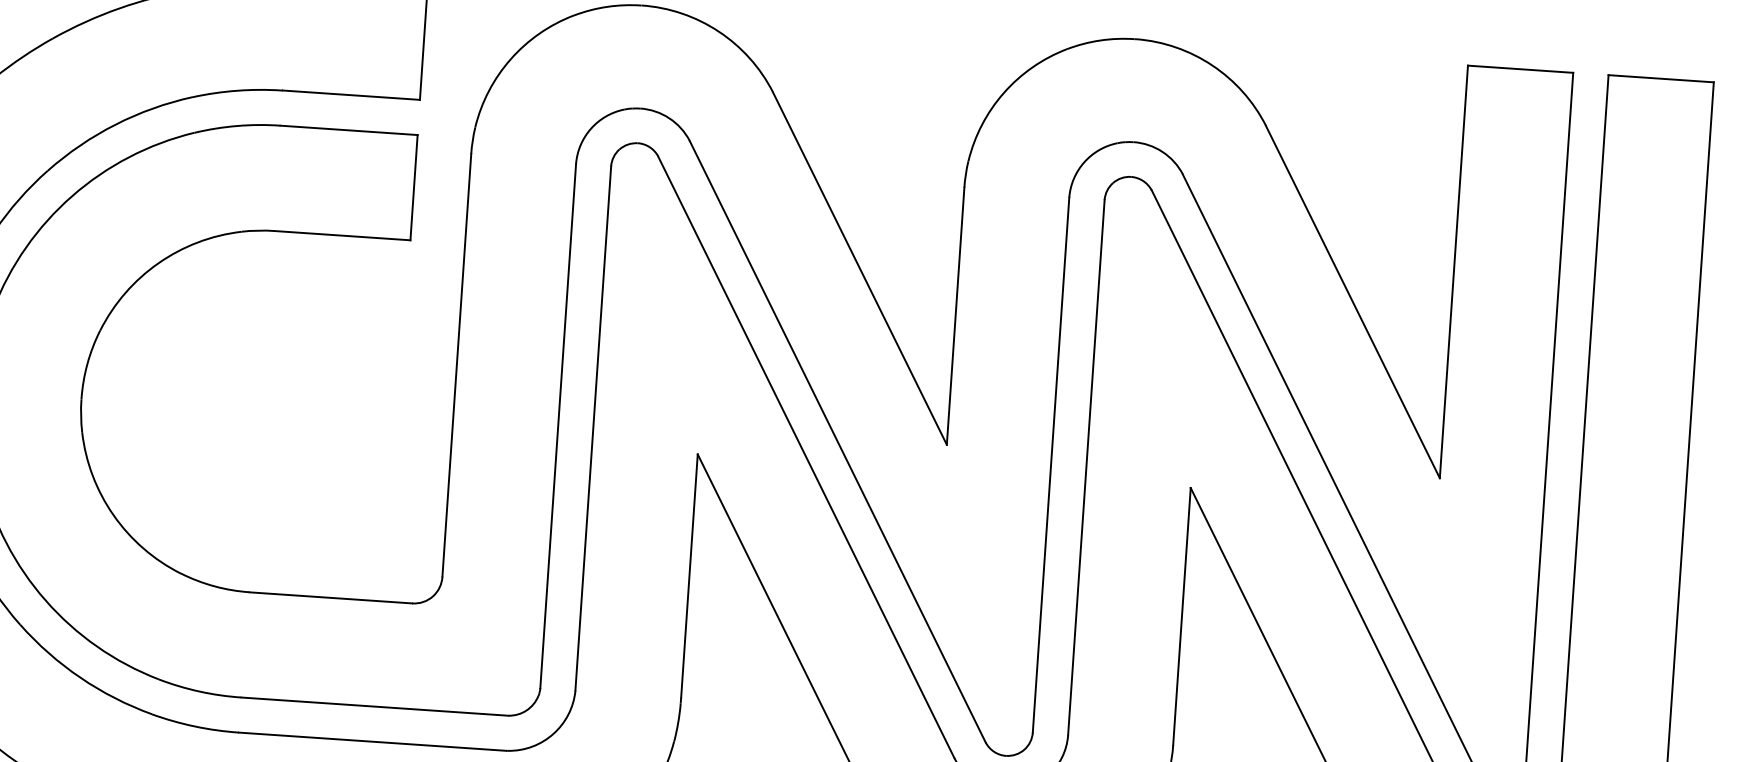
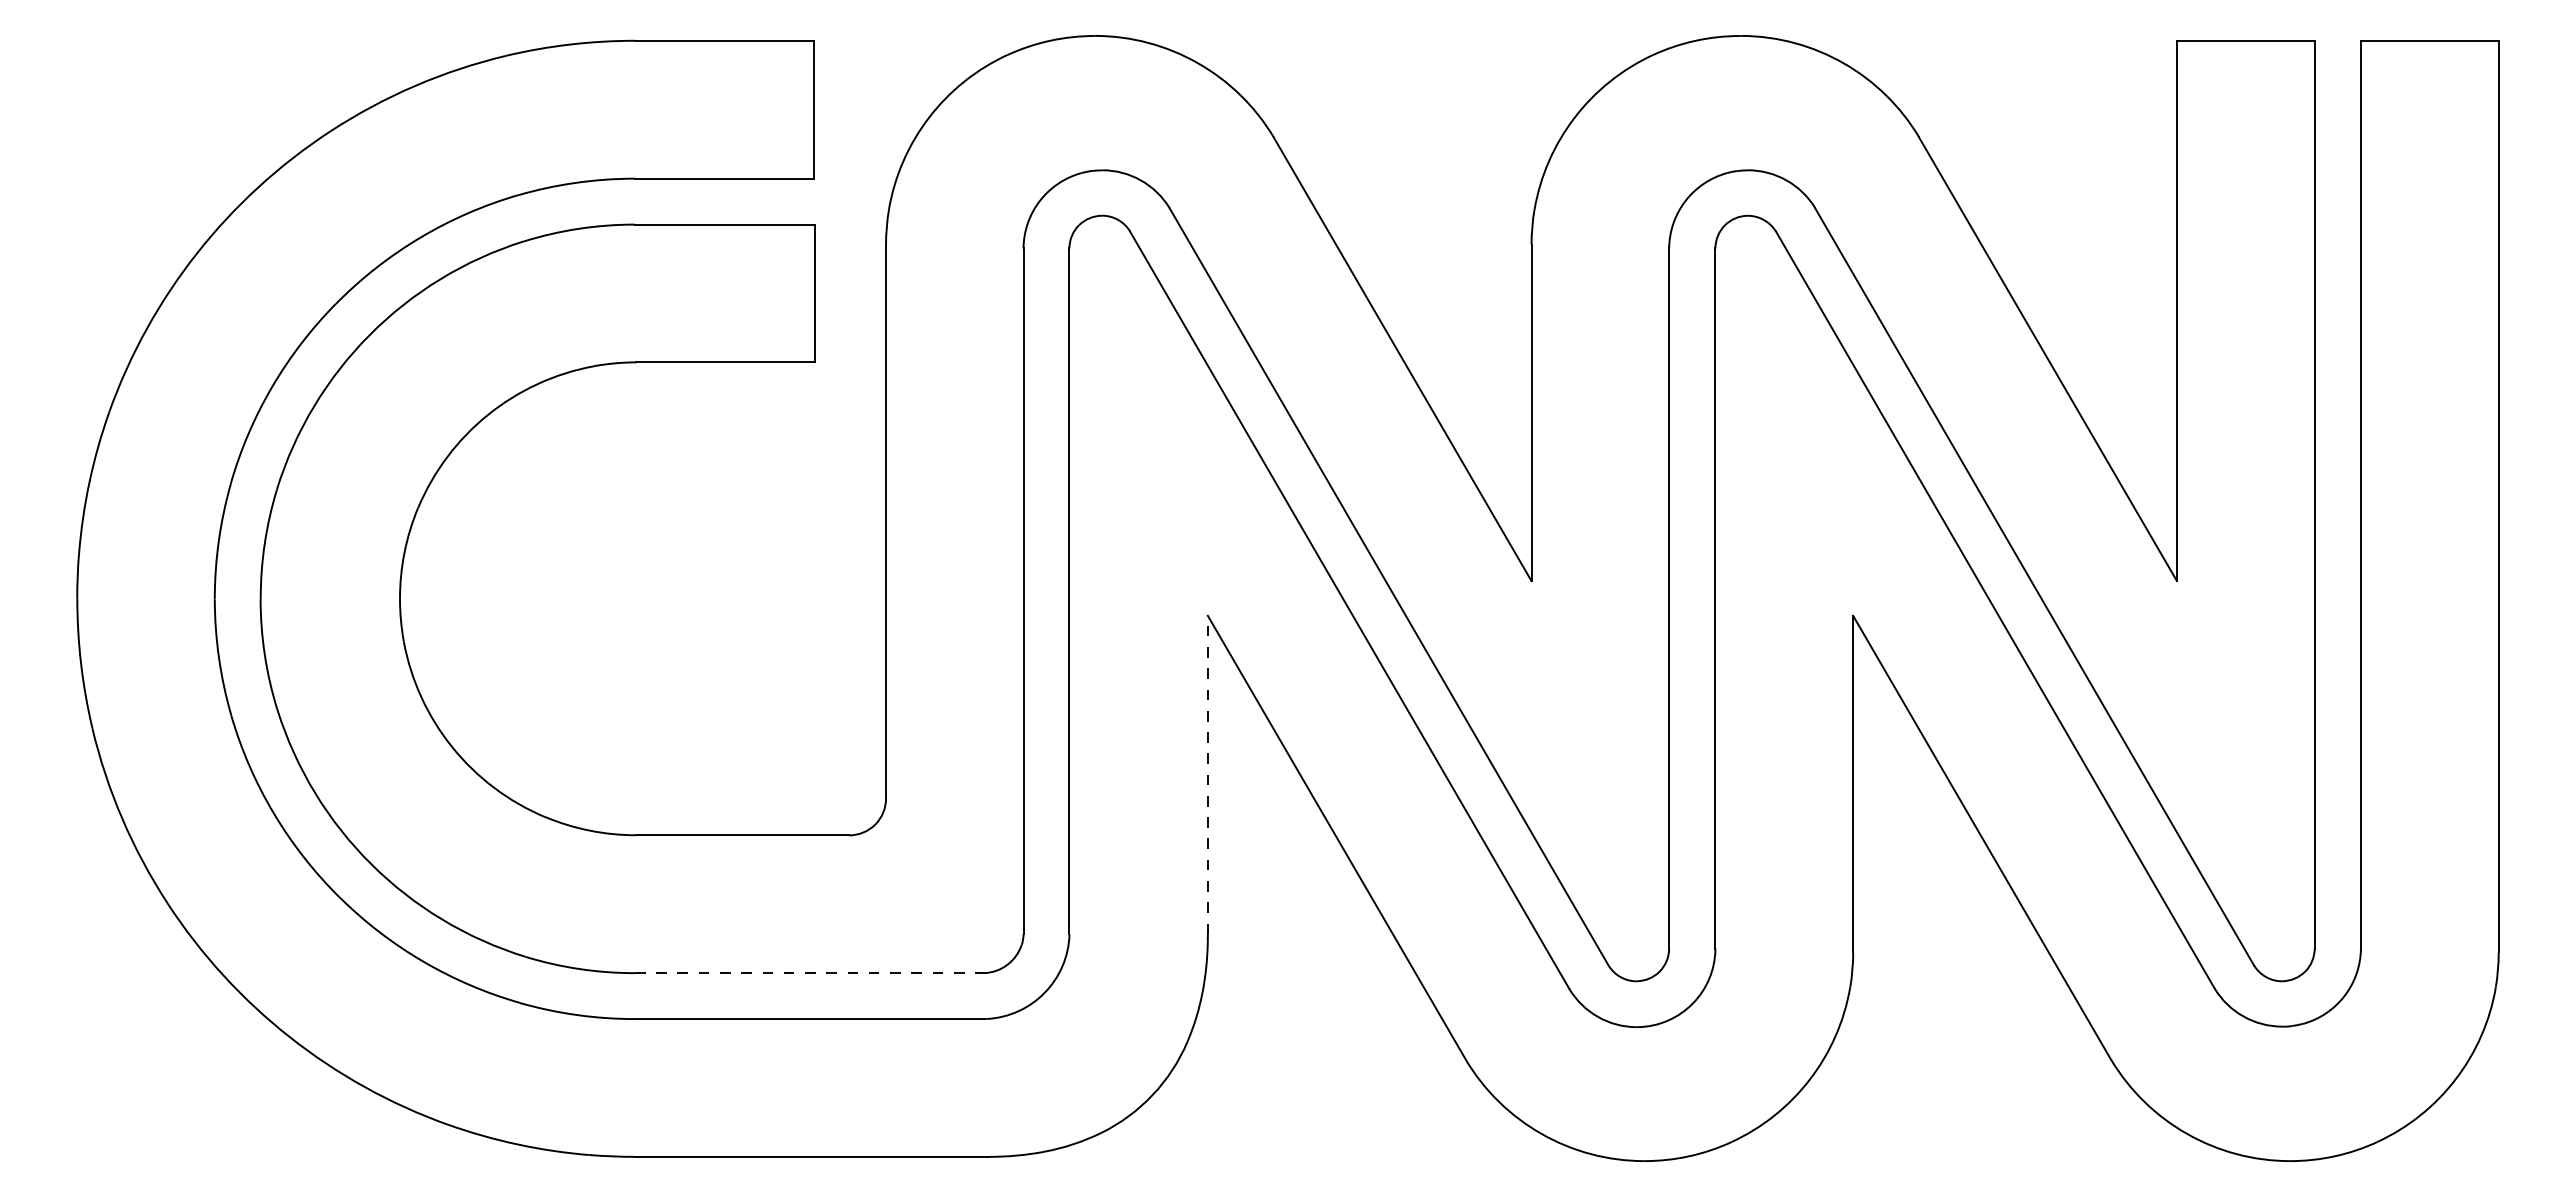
line: (689, 575) -> (1207, 774), solid -> dashed
line: (374, 706) -> (809, 973), solid -> dashed

